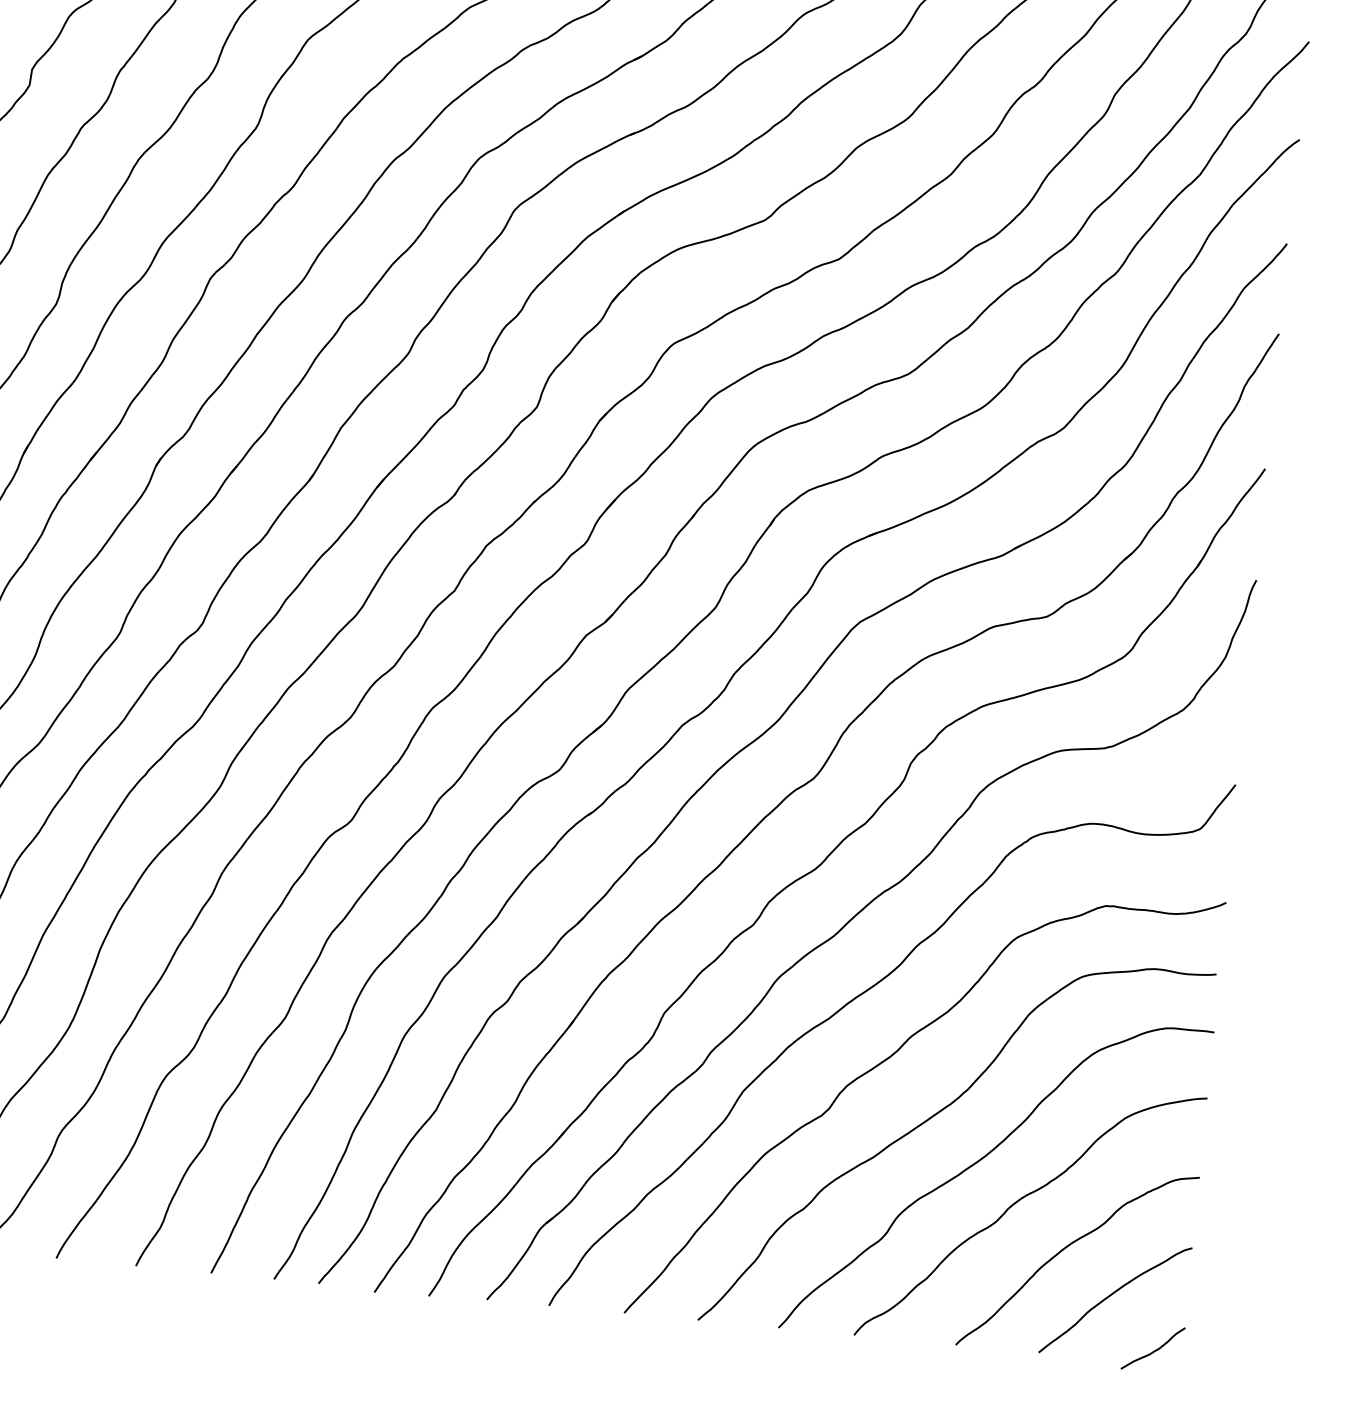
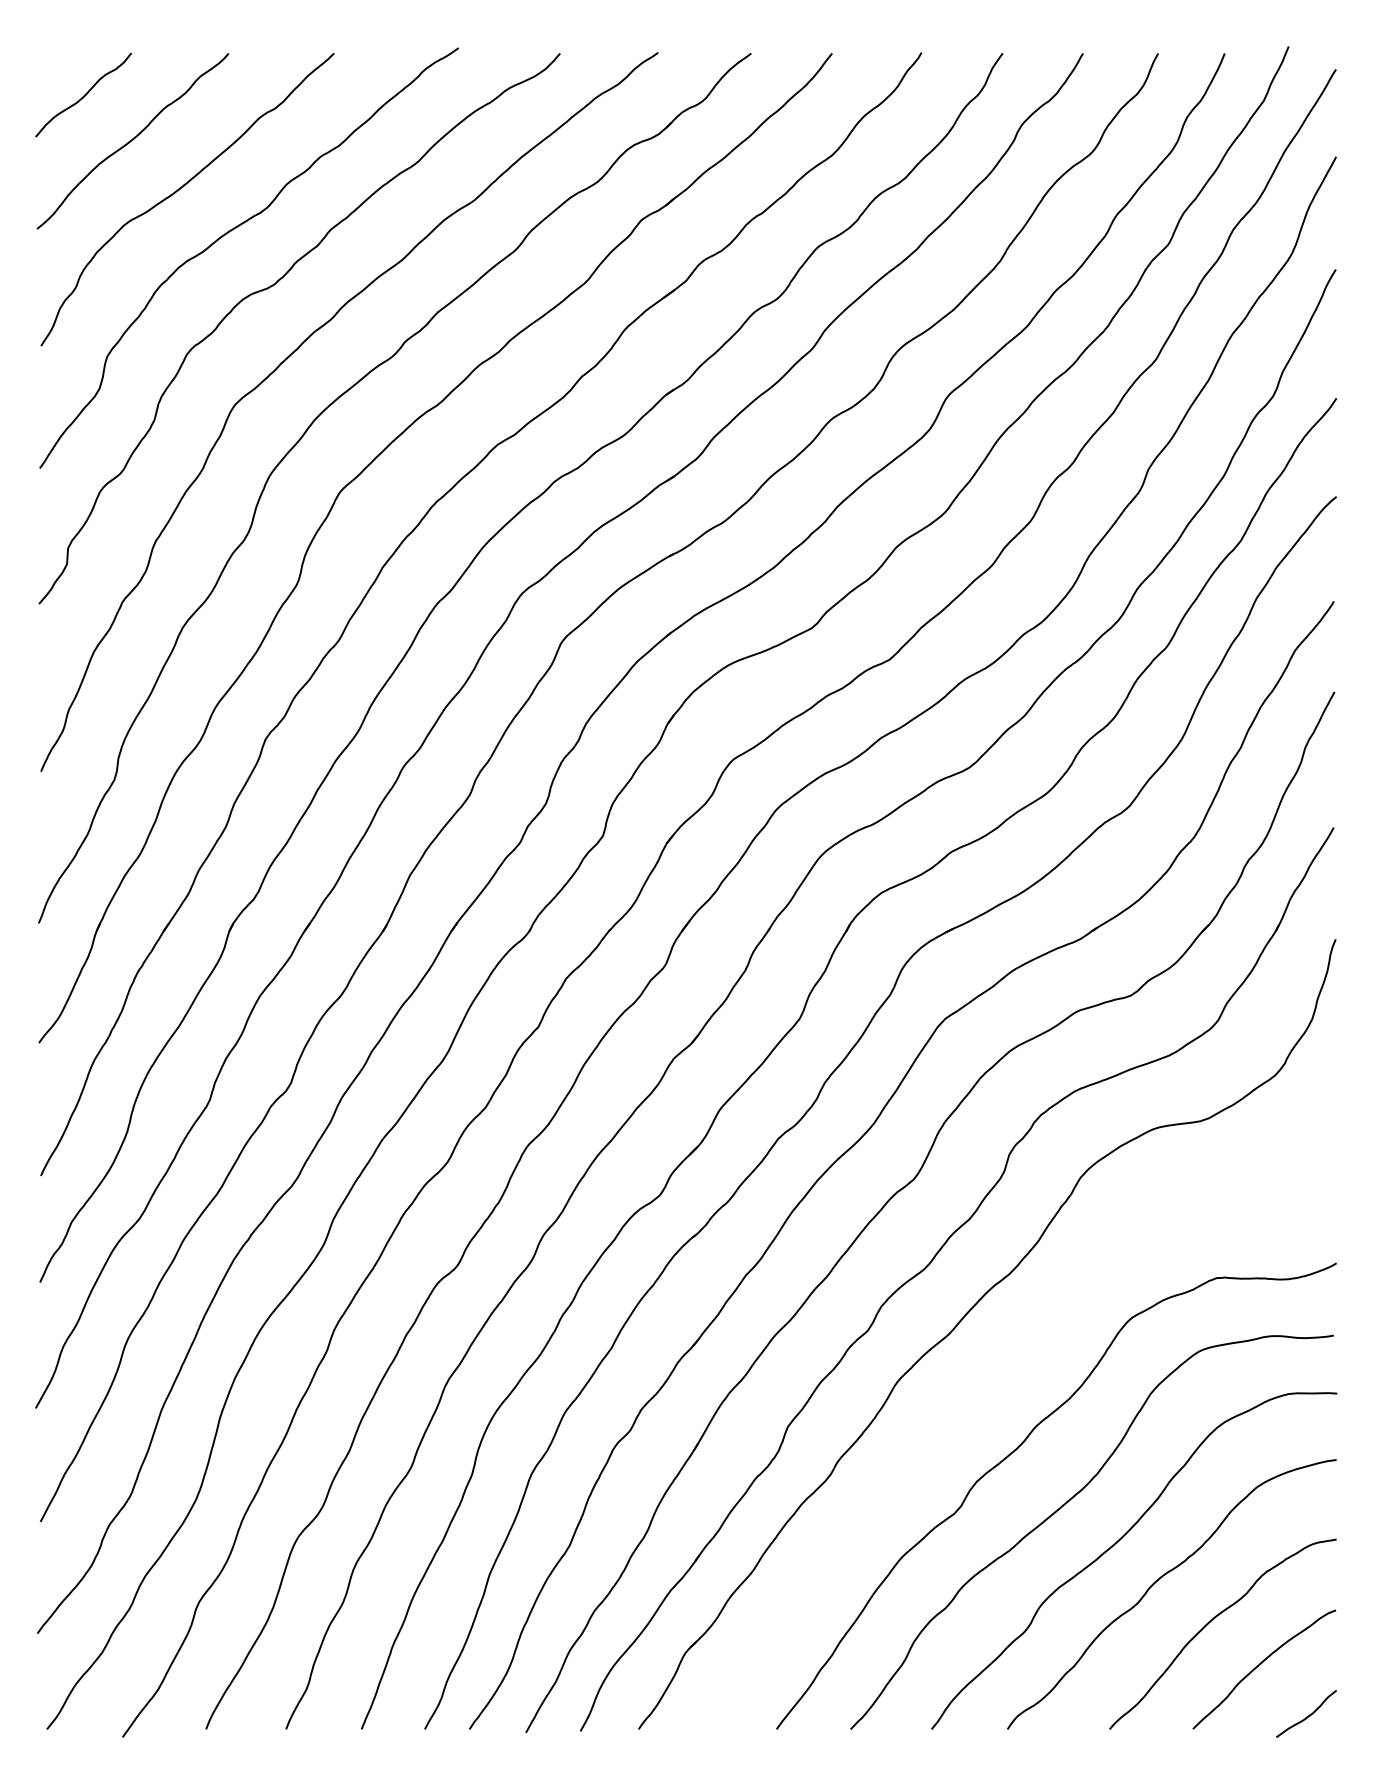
curve: (861, 995) -> (982, 1390), removed

